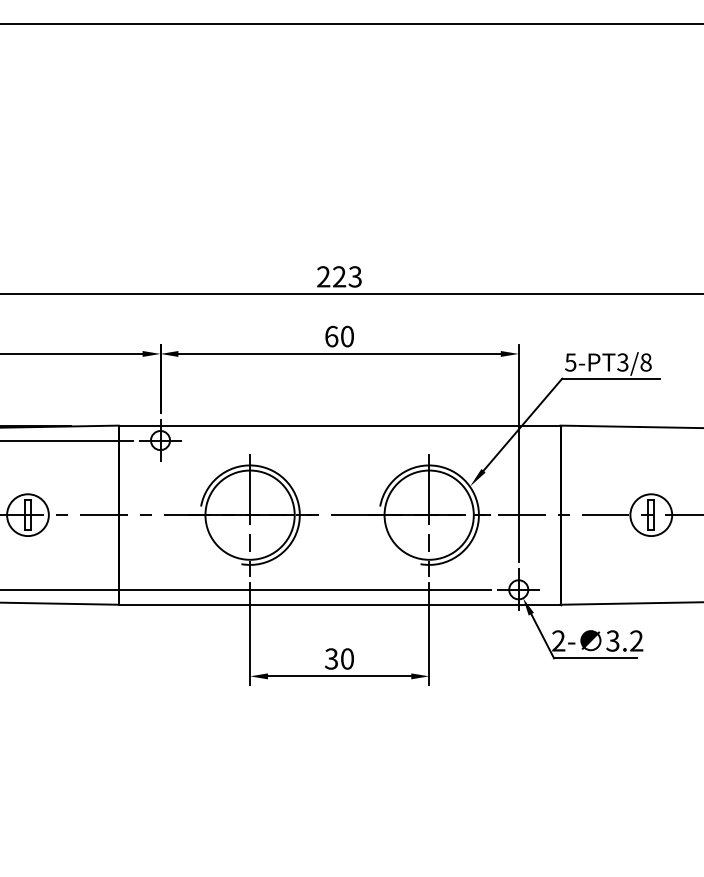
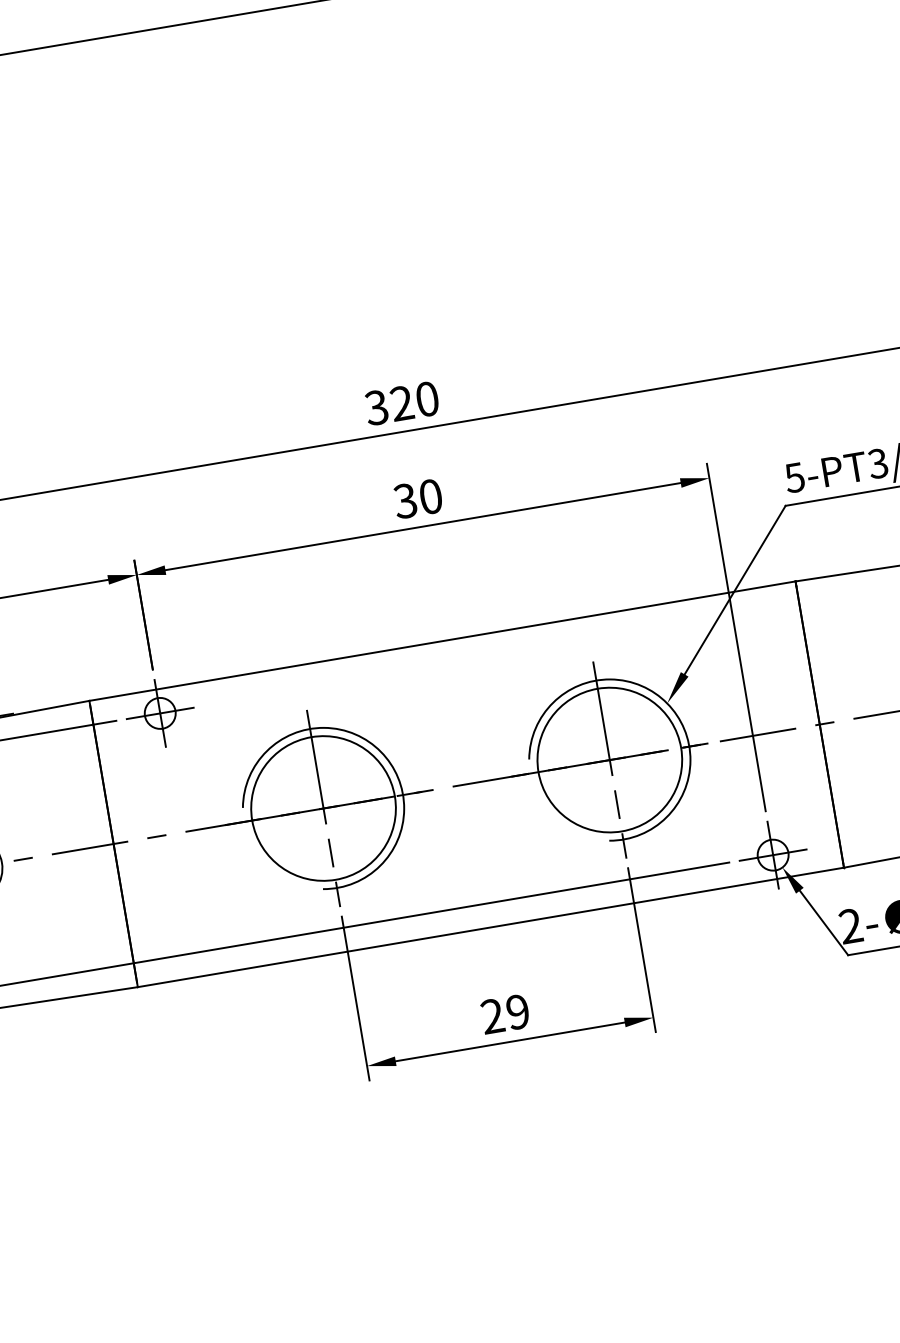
text: (339, 276) -> (401, 402), 223 -> 320
text: (331, 336) -> (405, 500), 60 -> 30
text: (339, 658) -> (505, 1013), 30 -> 29

